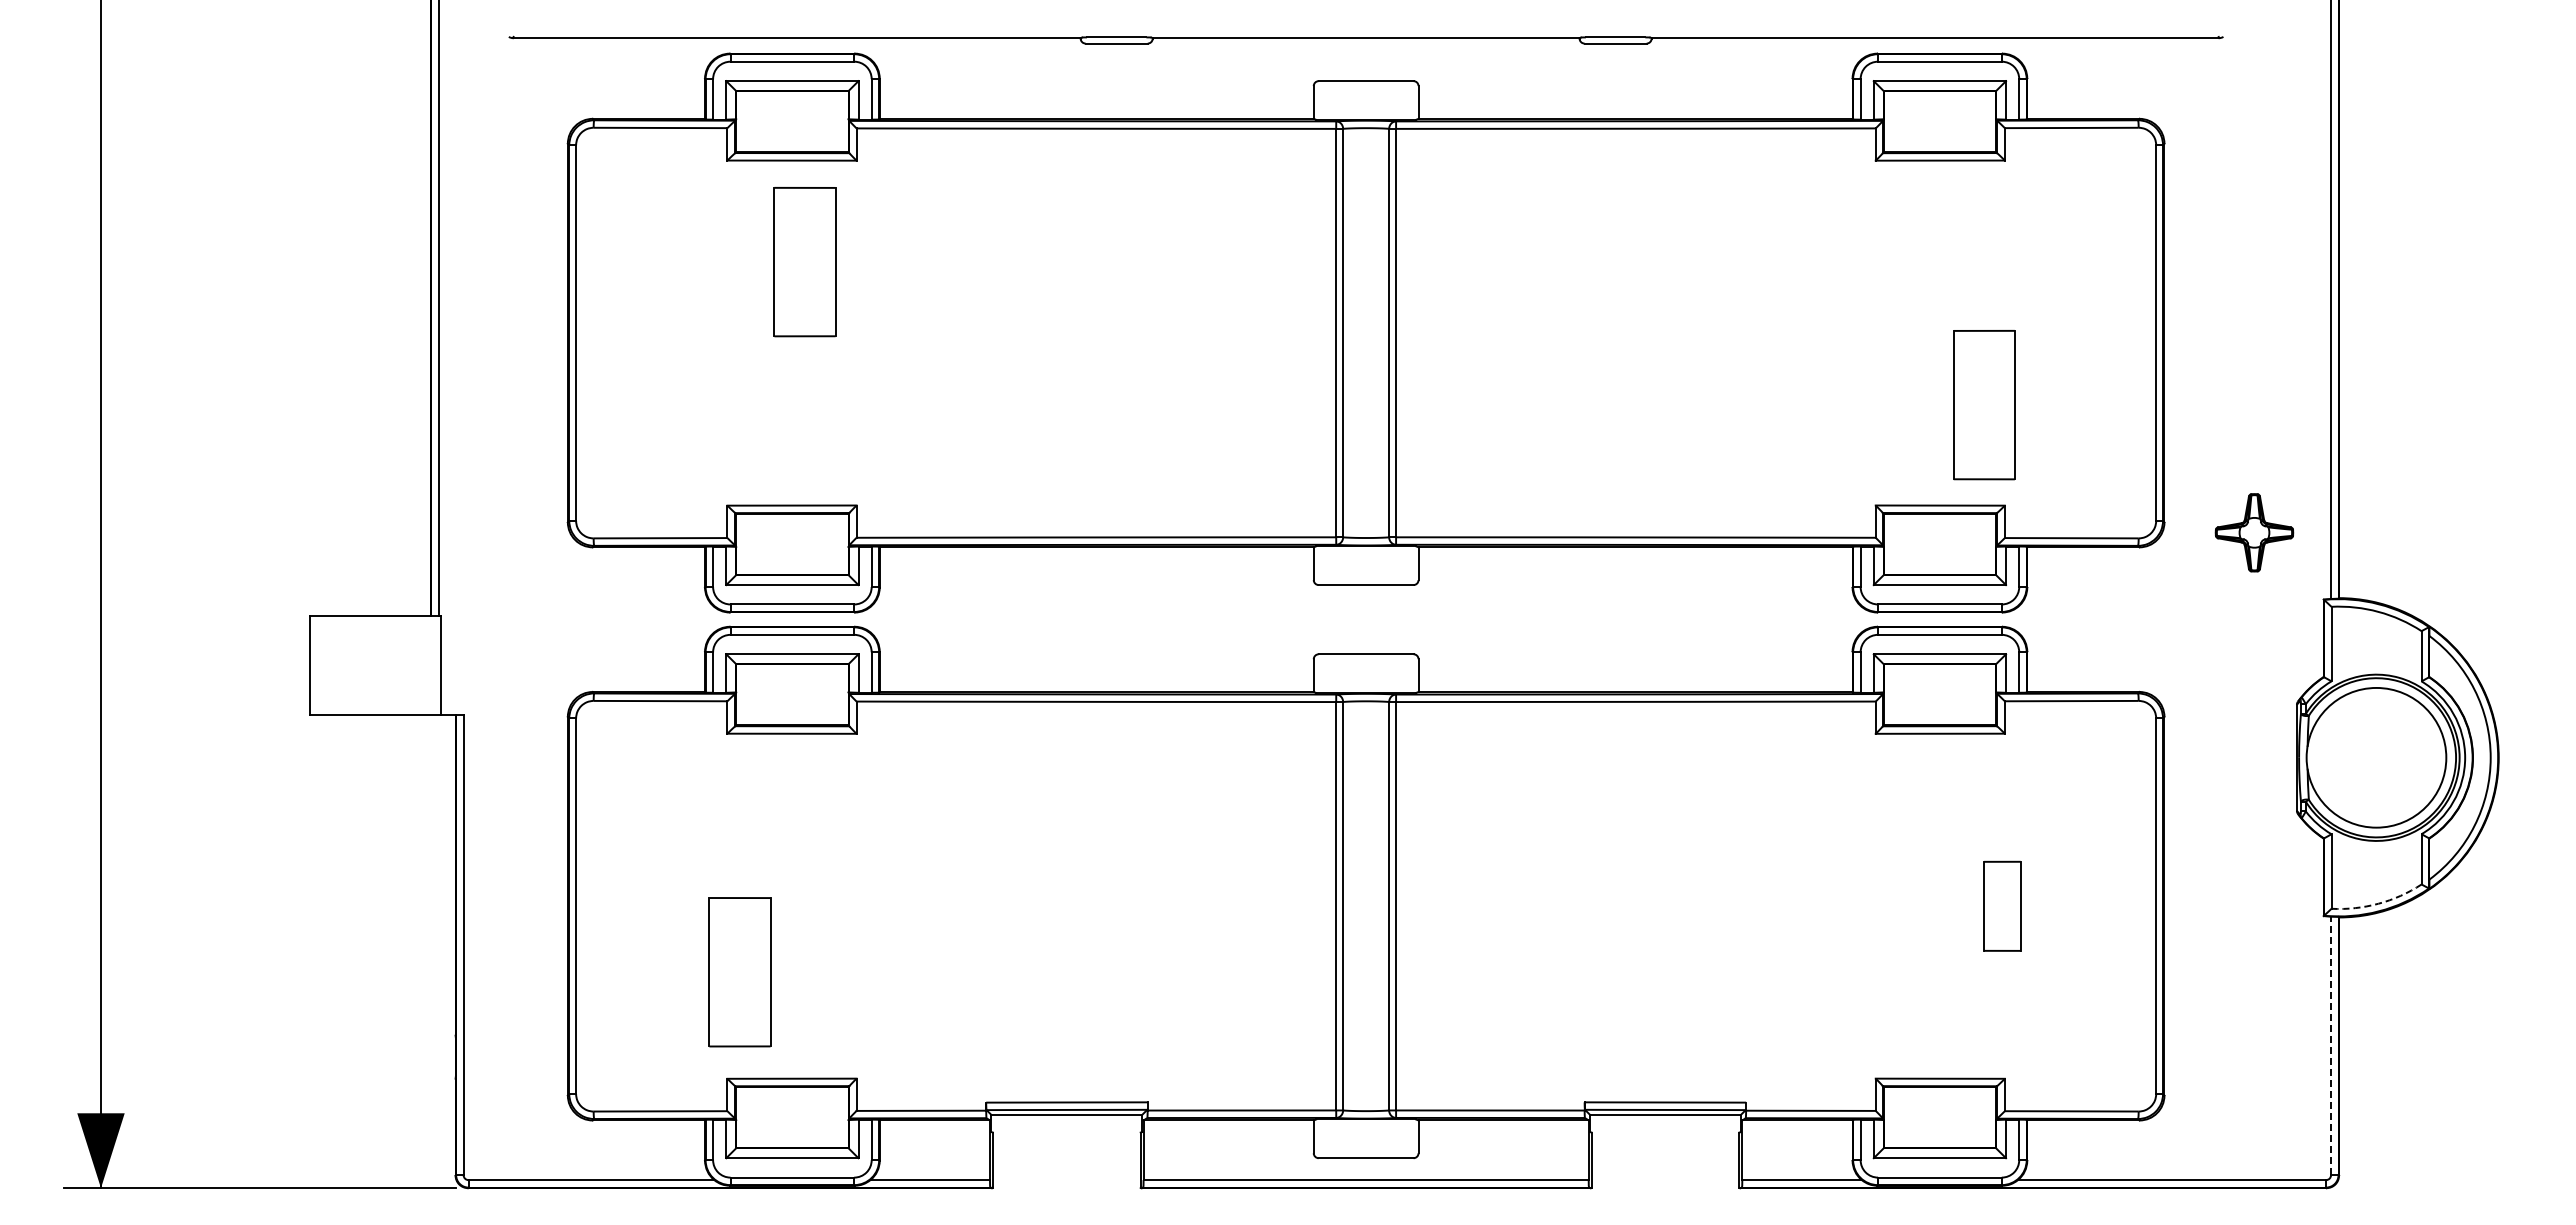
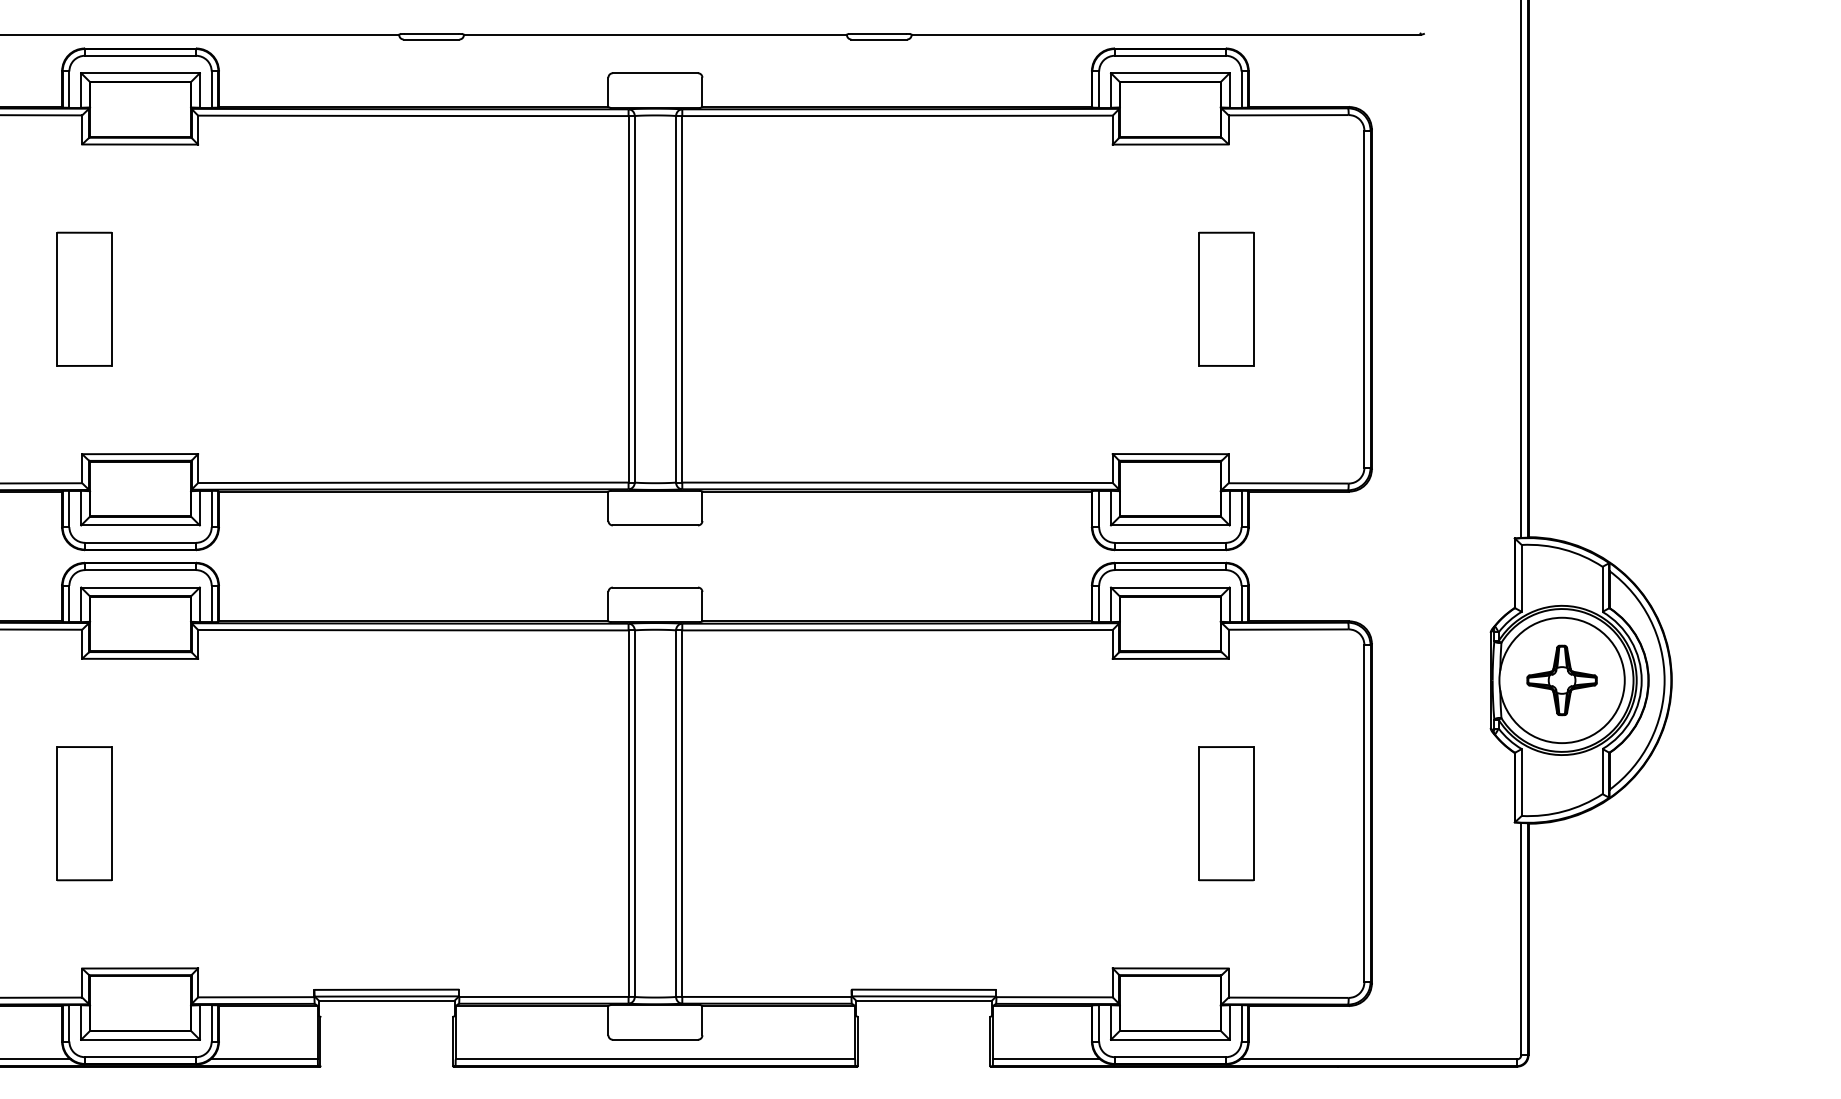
part: (804, 262) -> (84, 299), moved
part: (1984, 405) -> (1226, 299), moved
part: (2254, 532) -> (1562, 680), moved
arc: (2378, 903) -> (1563, 811), dashed -> solid
part: (2002, 906) -> (1226, 813), size x1.67
part: (739, 972) -> (84, 813), moved
line: (2331, 1045) -> (1521, 938), dashed -> solid

